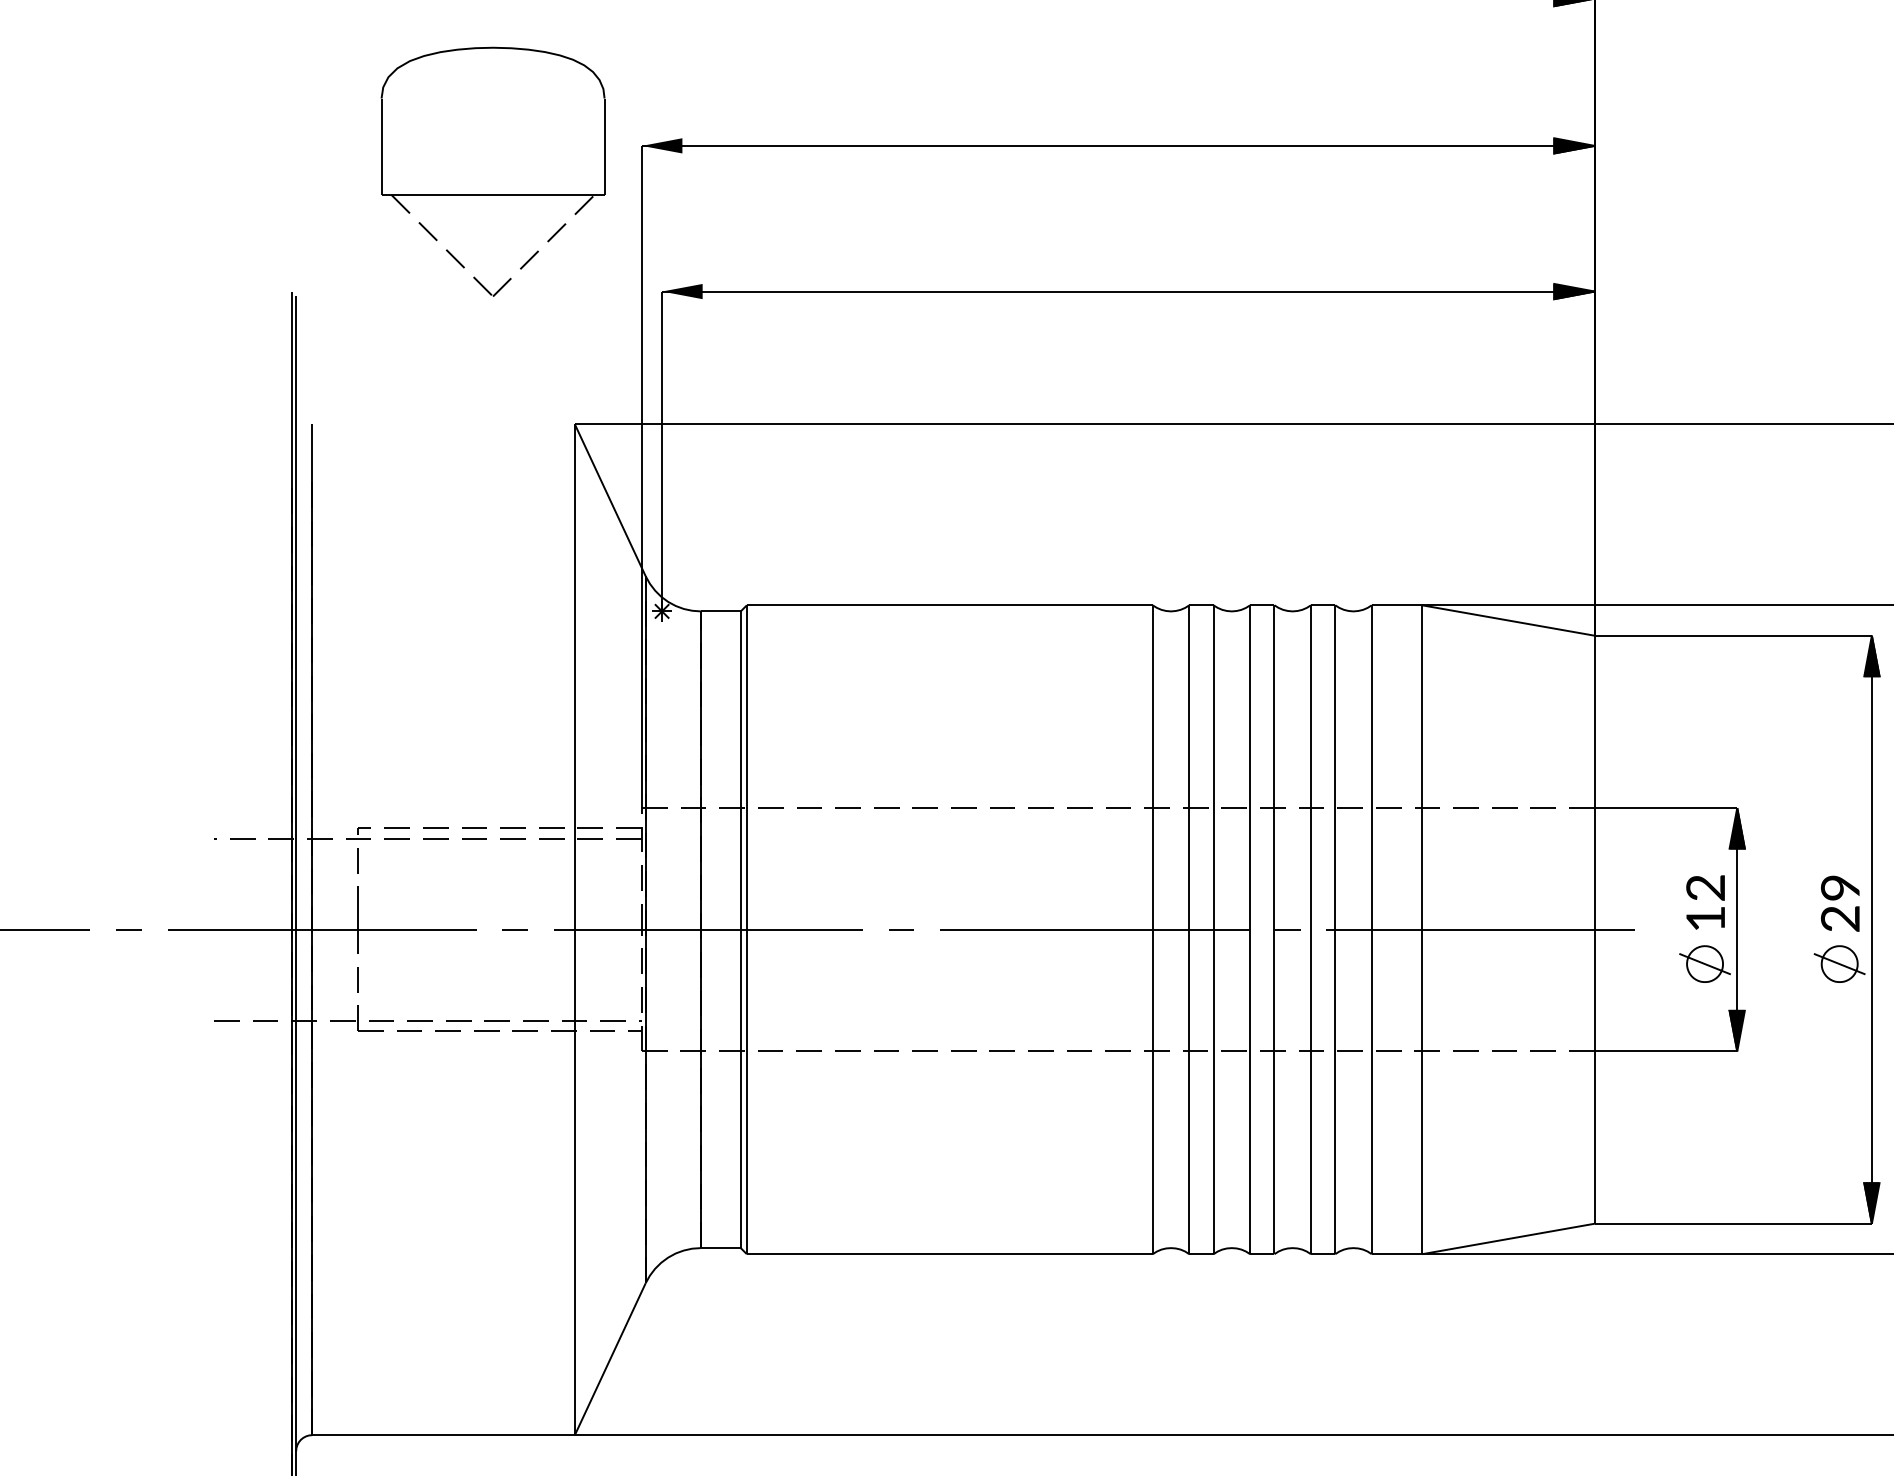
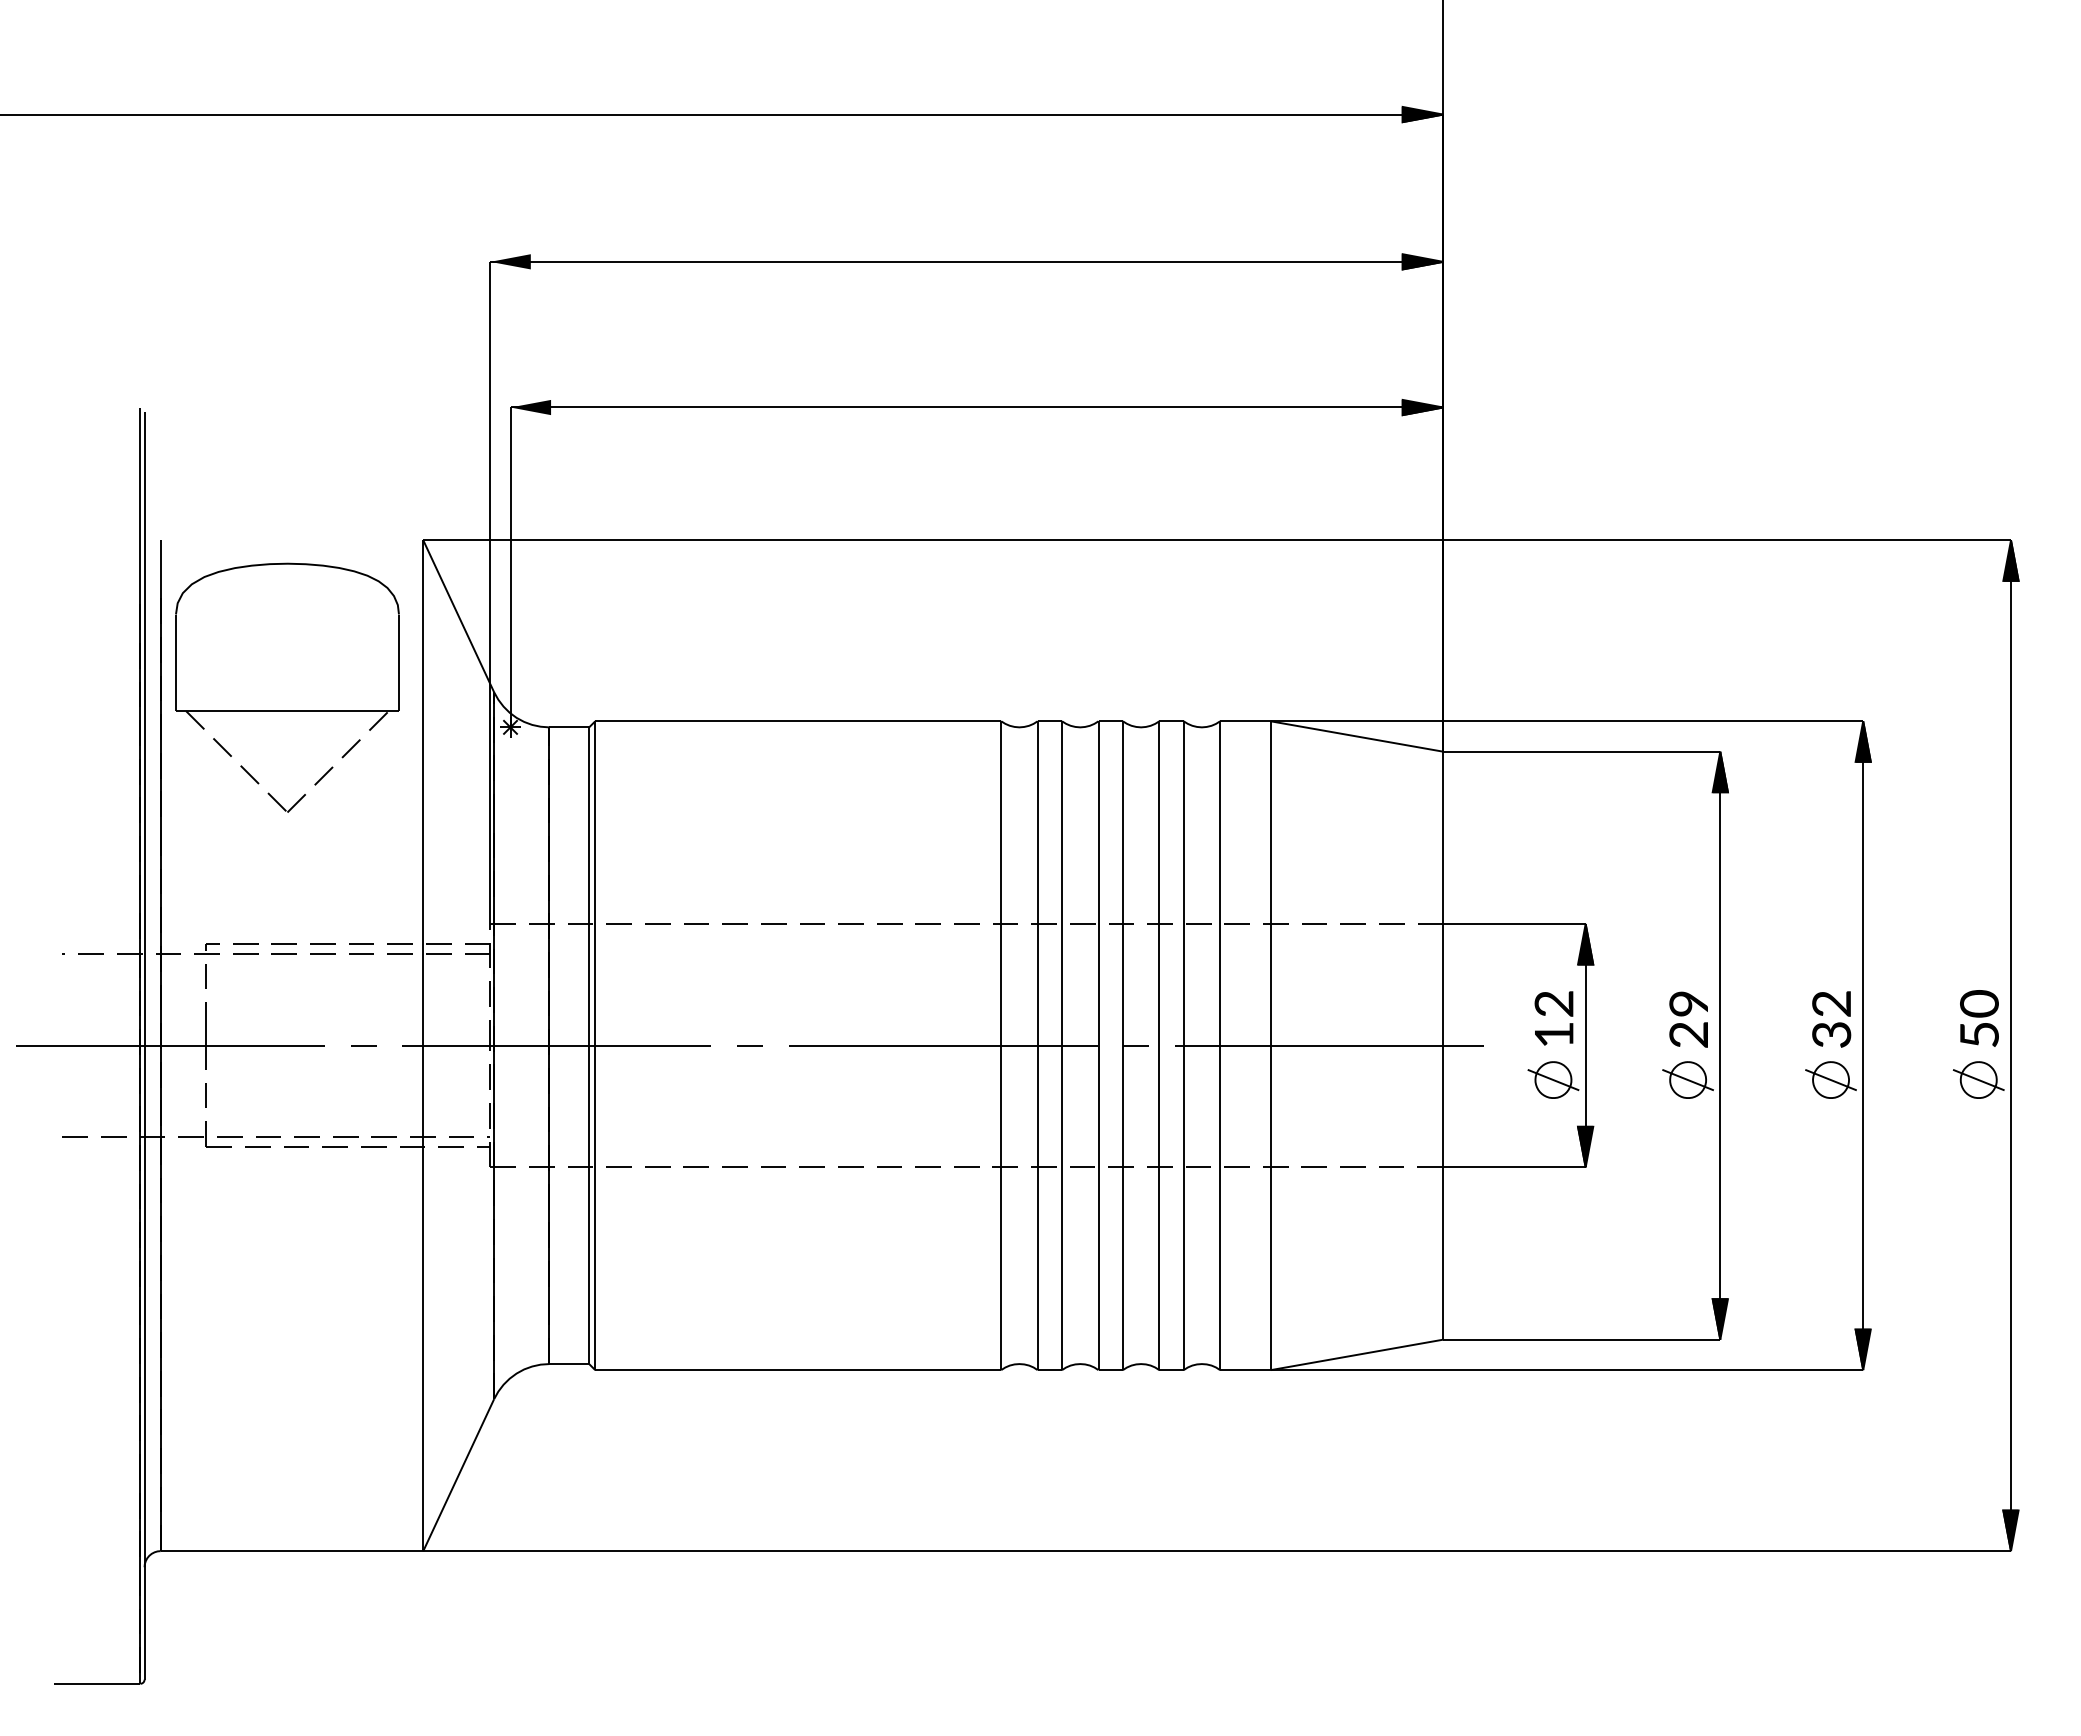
part: (493, 171) -> (287, 687), moved

